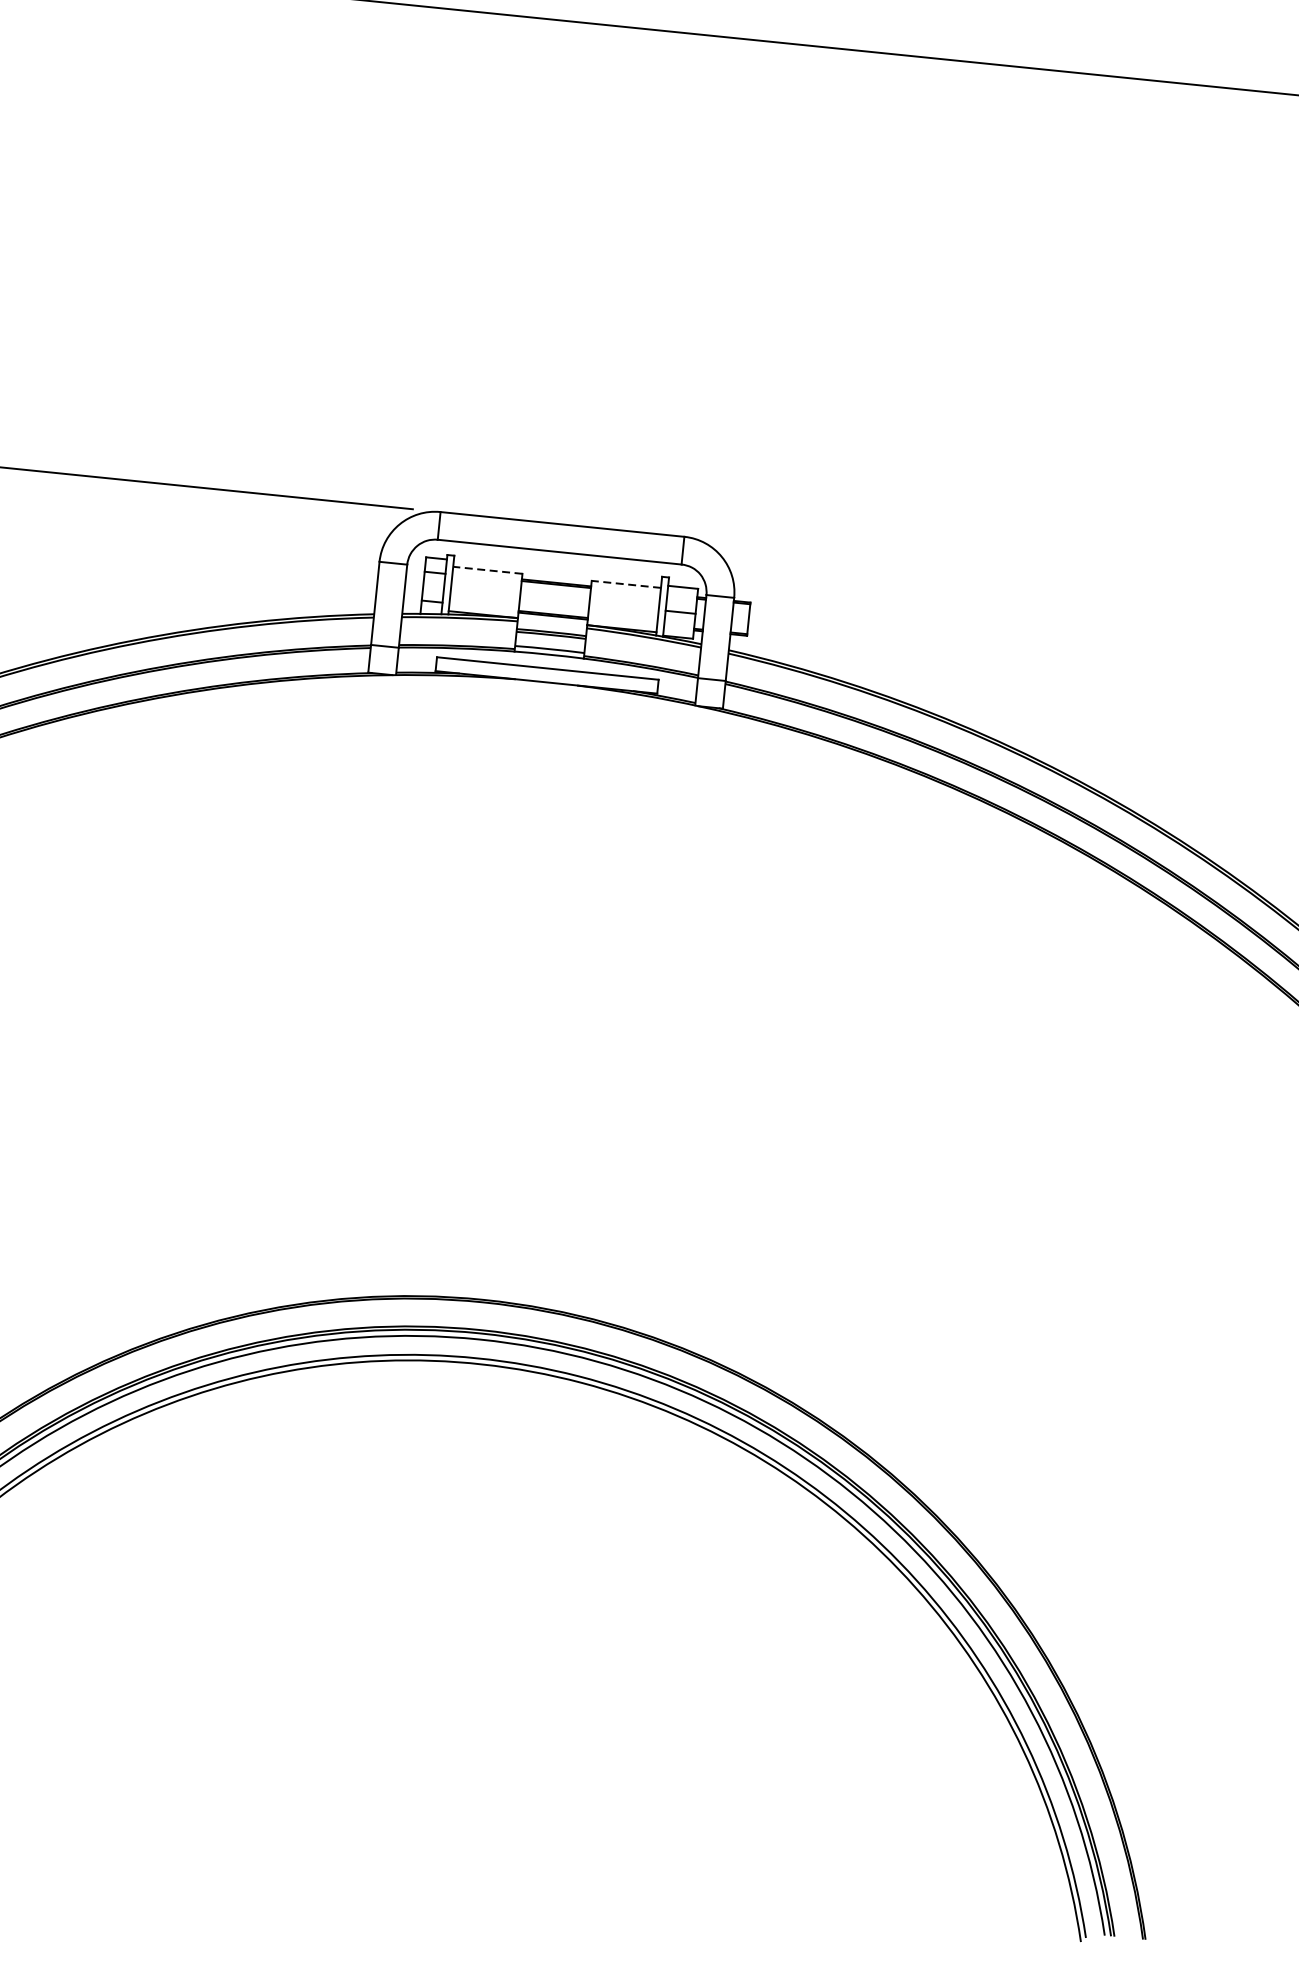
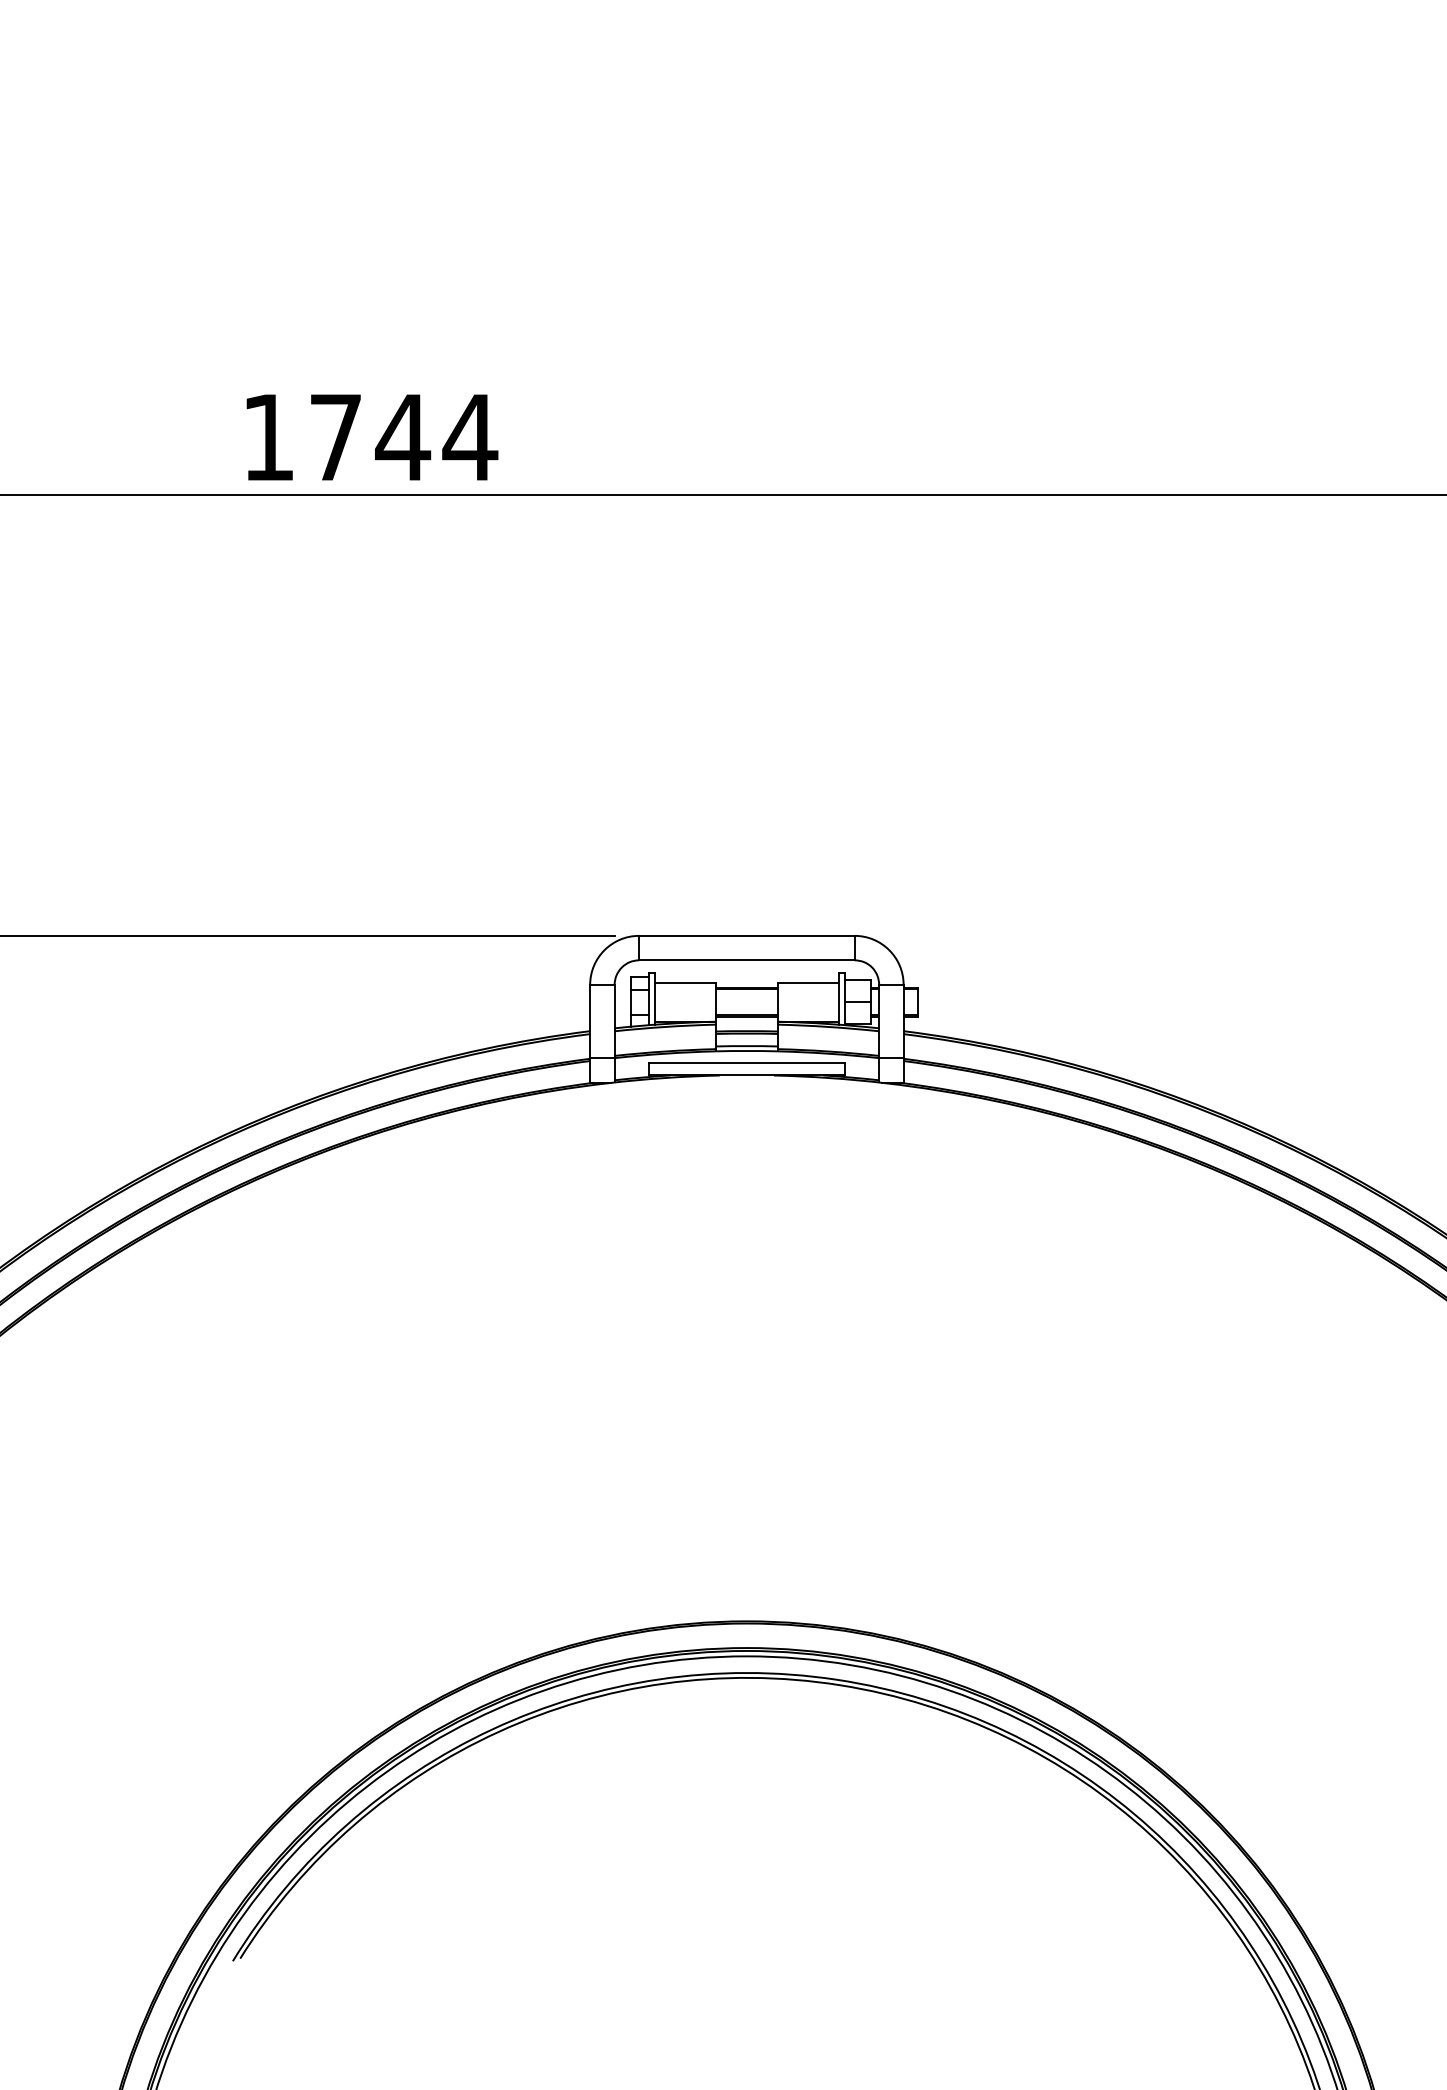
line: (487, 570) -> (685, 982), dashed -> solid
line: (626, 584) -> (808, 982), dashed -> solid

